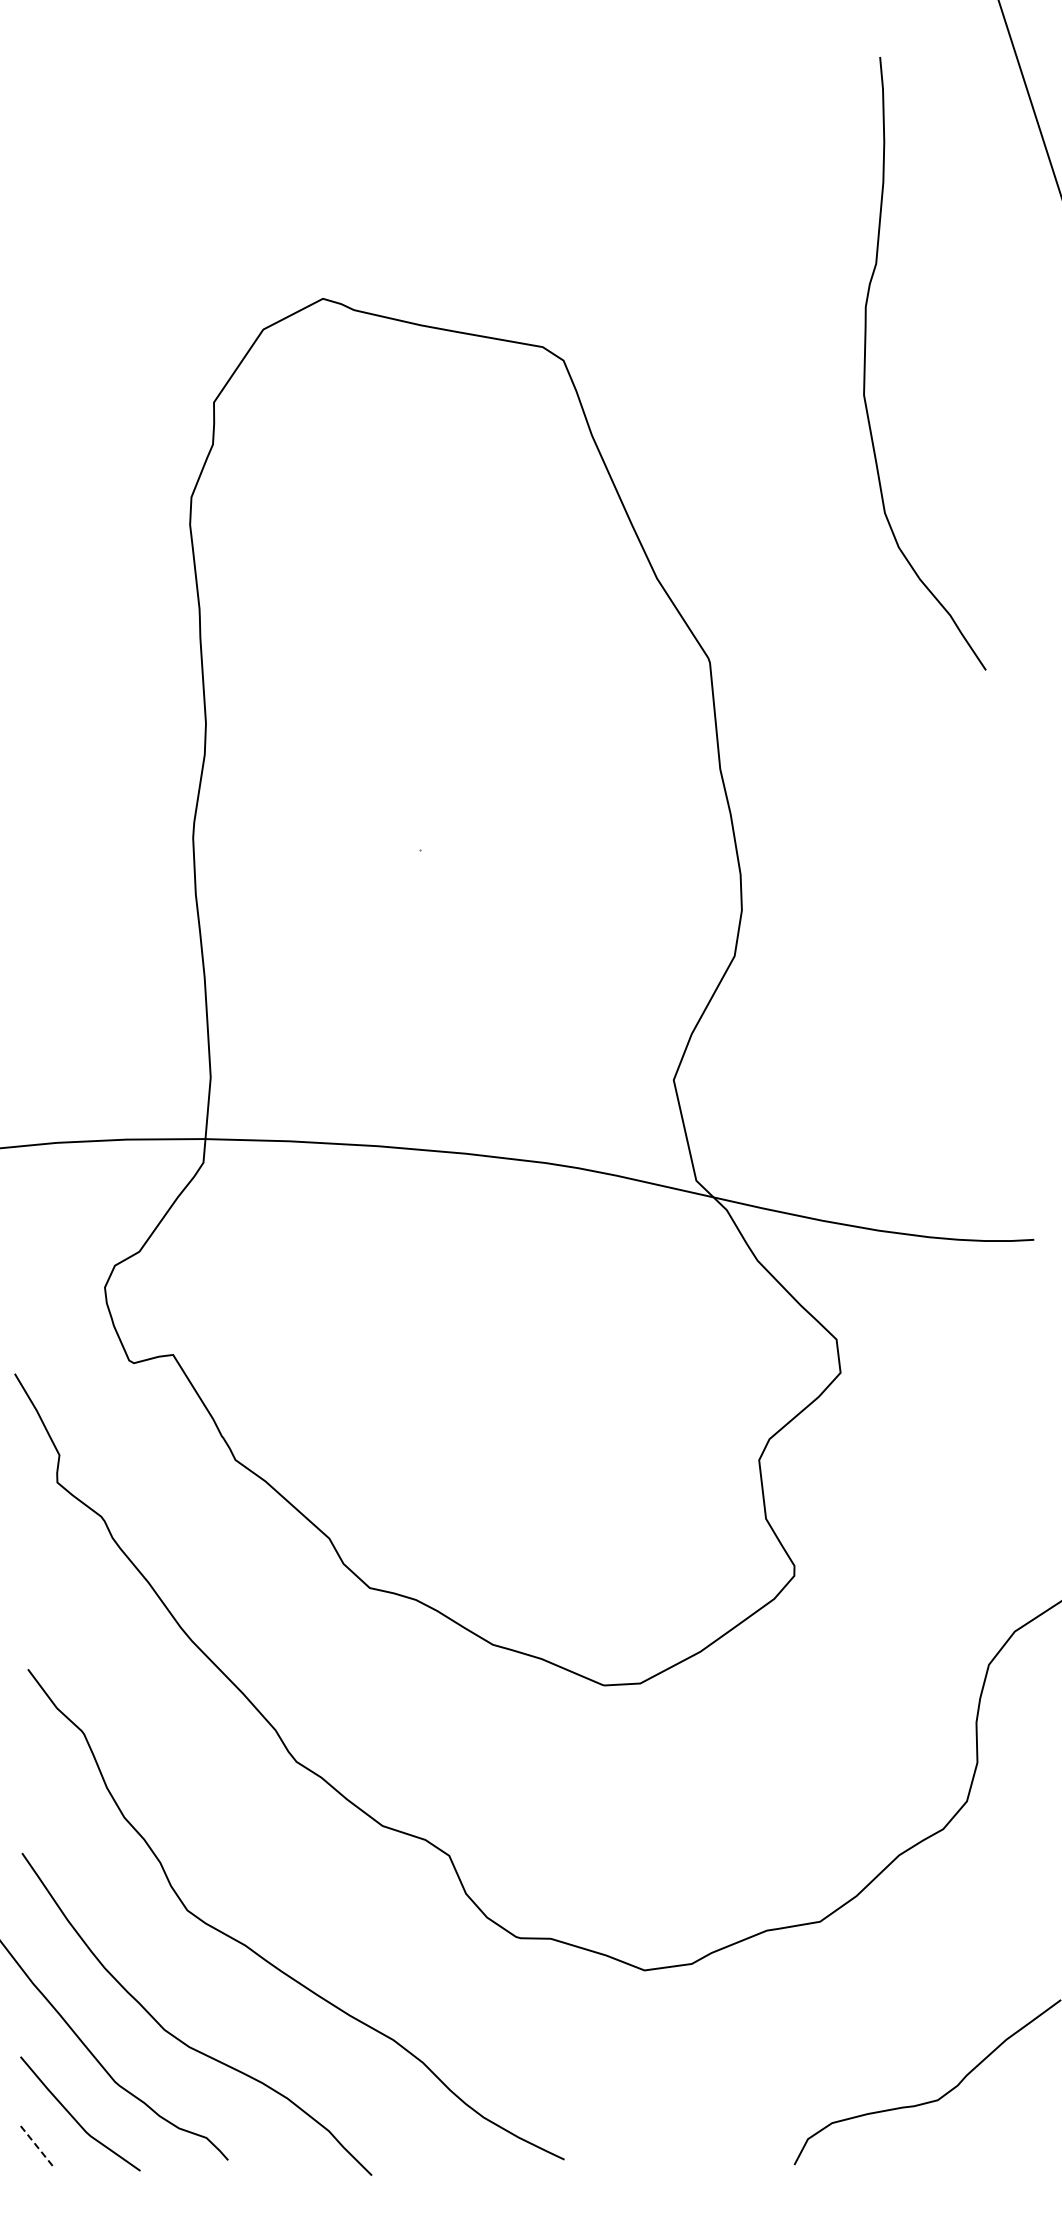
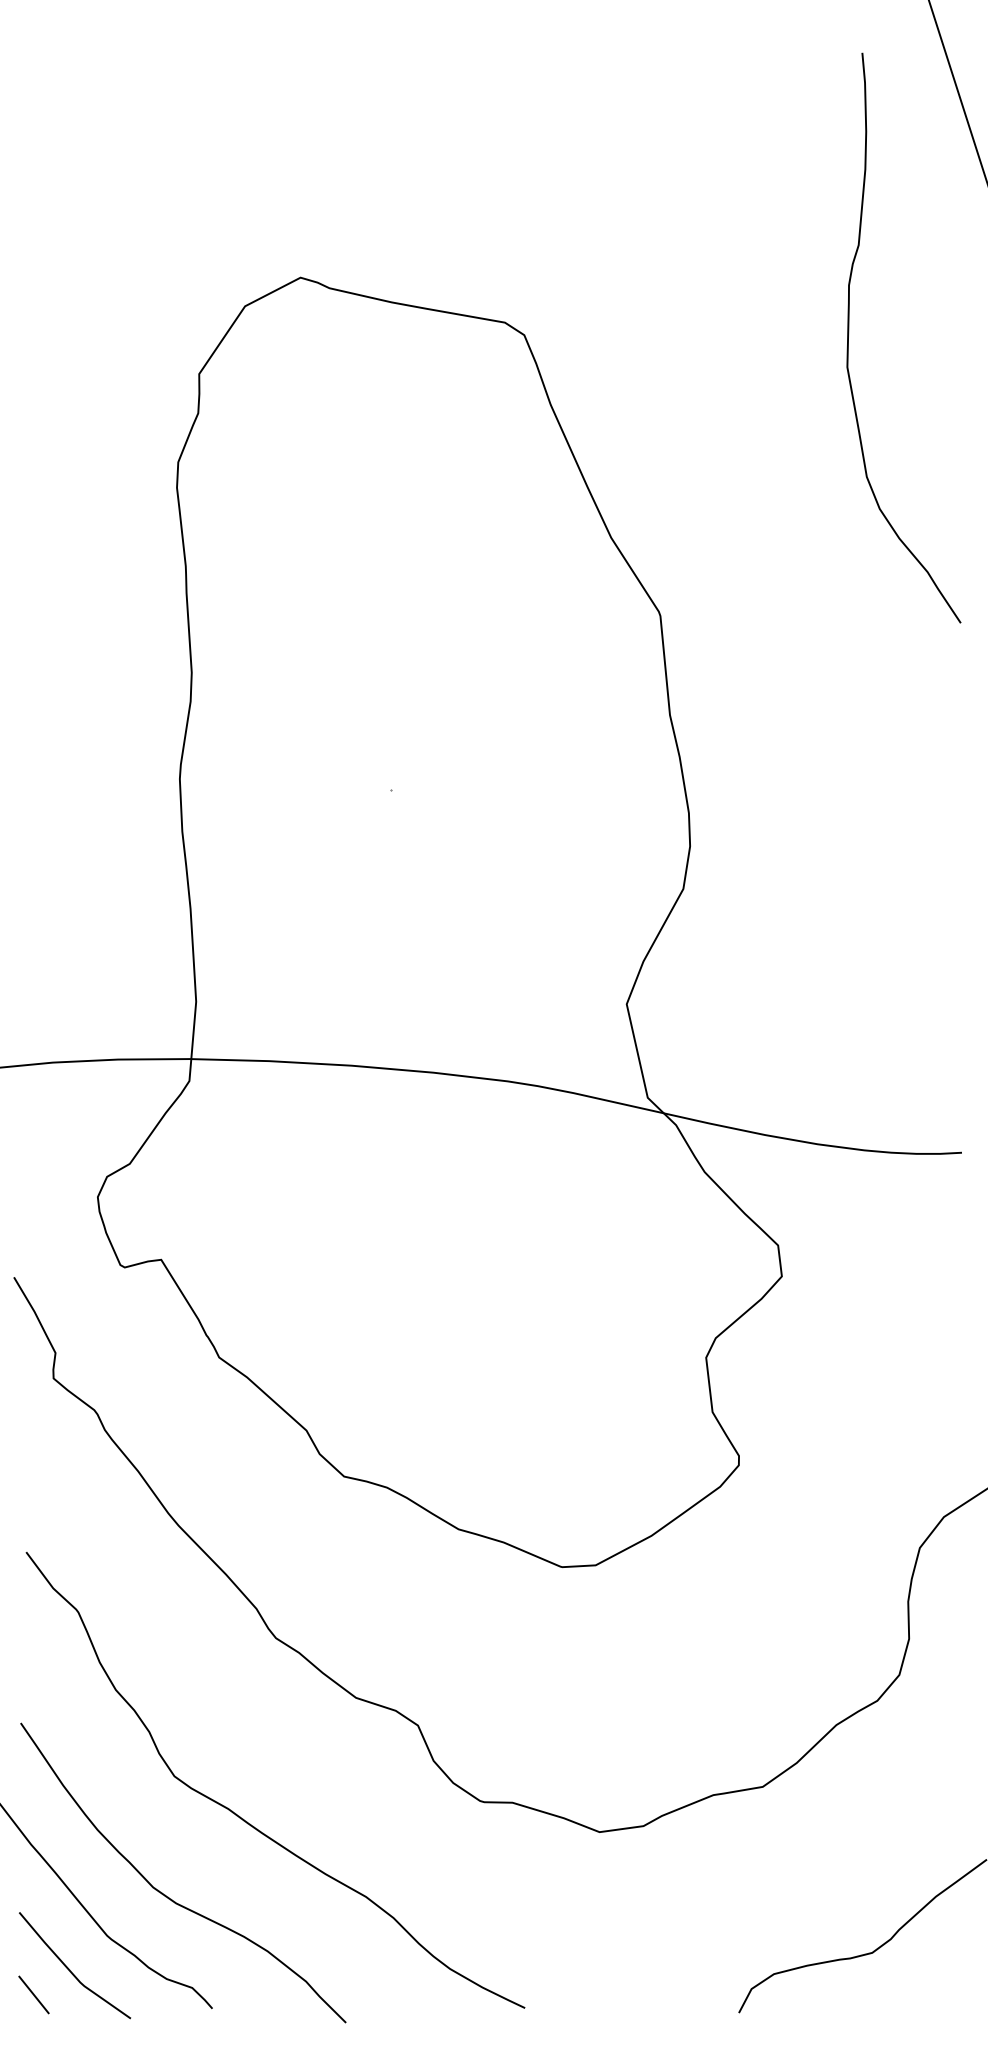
curve: (865, 363) -> (848, 337), moved
line: (36, 2145) -> (34, 1994), dashed -> solid

